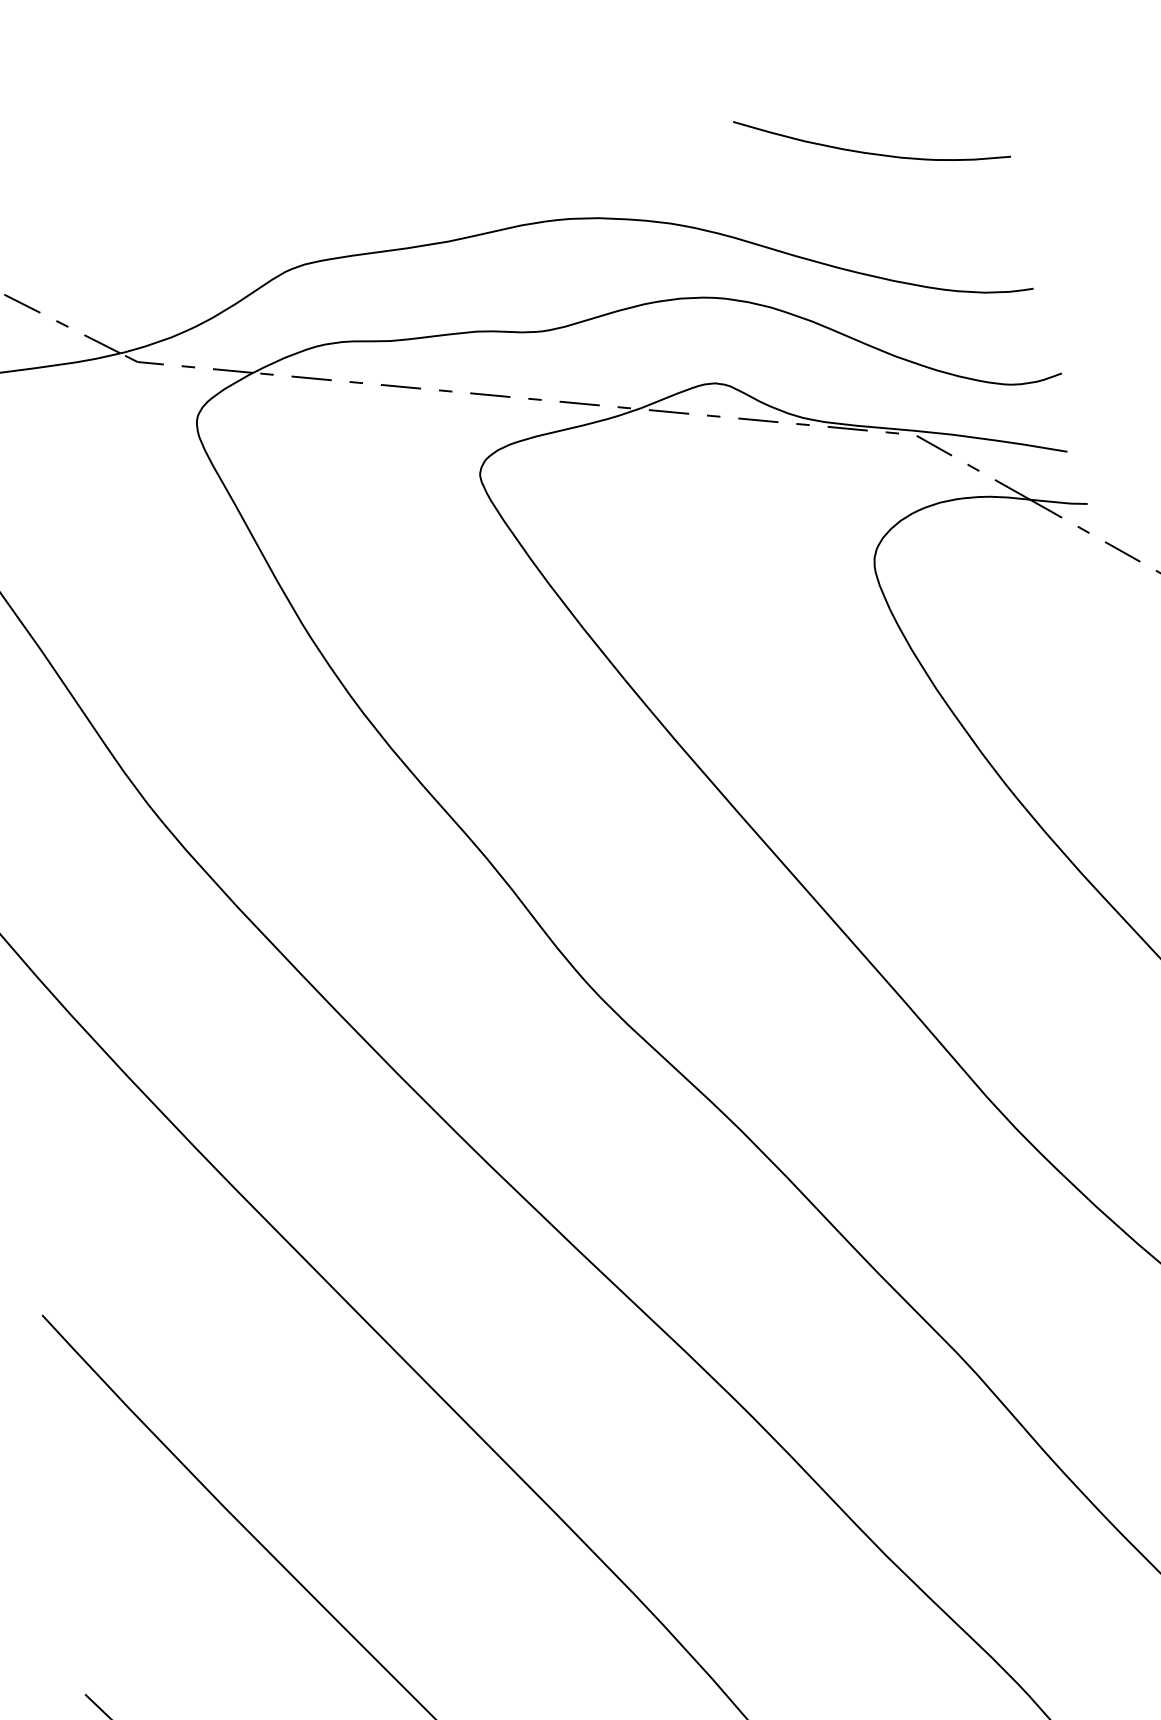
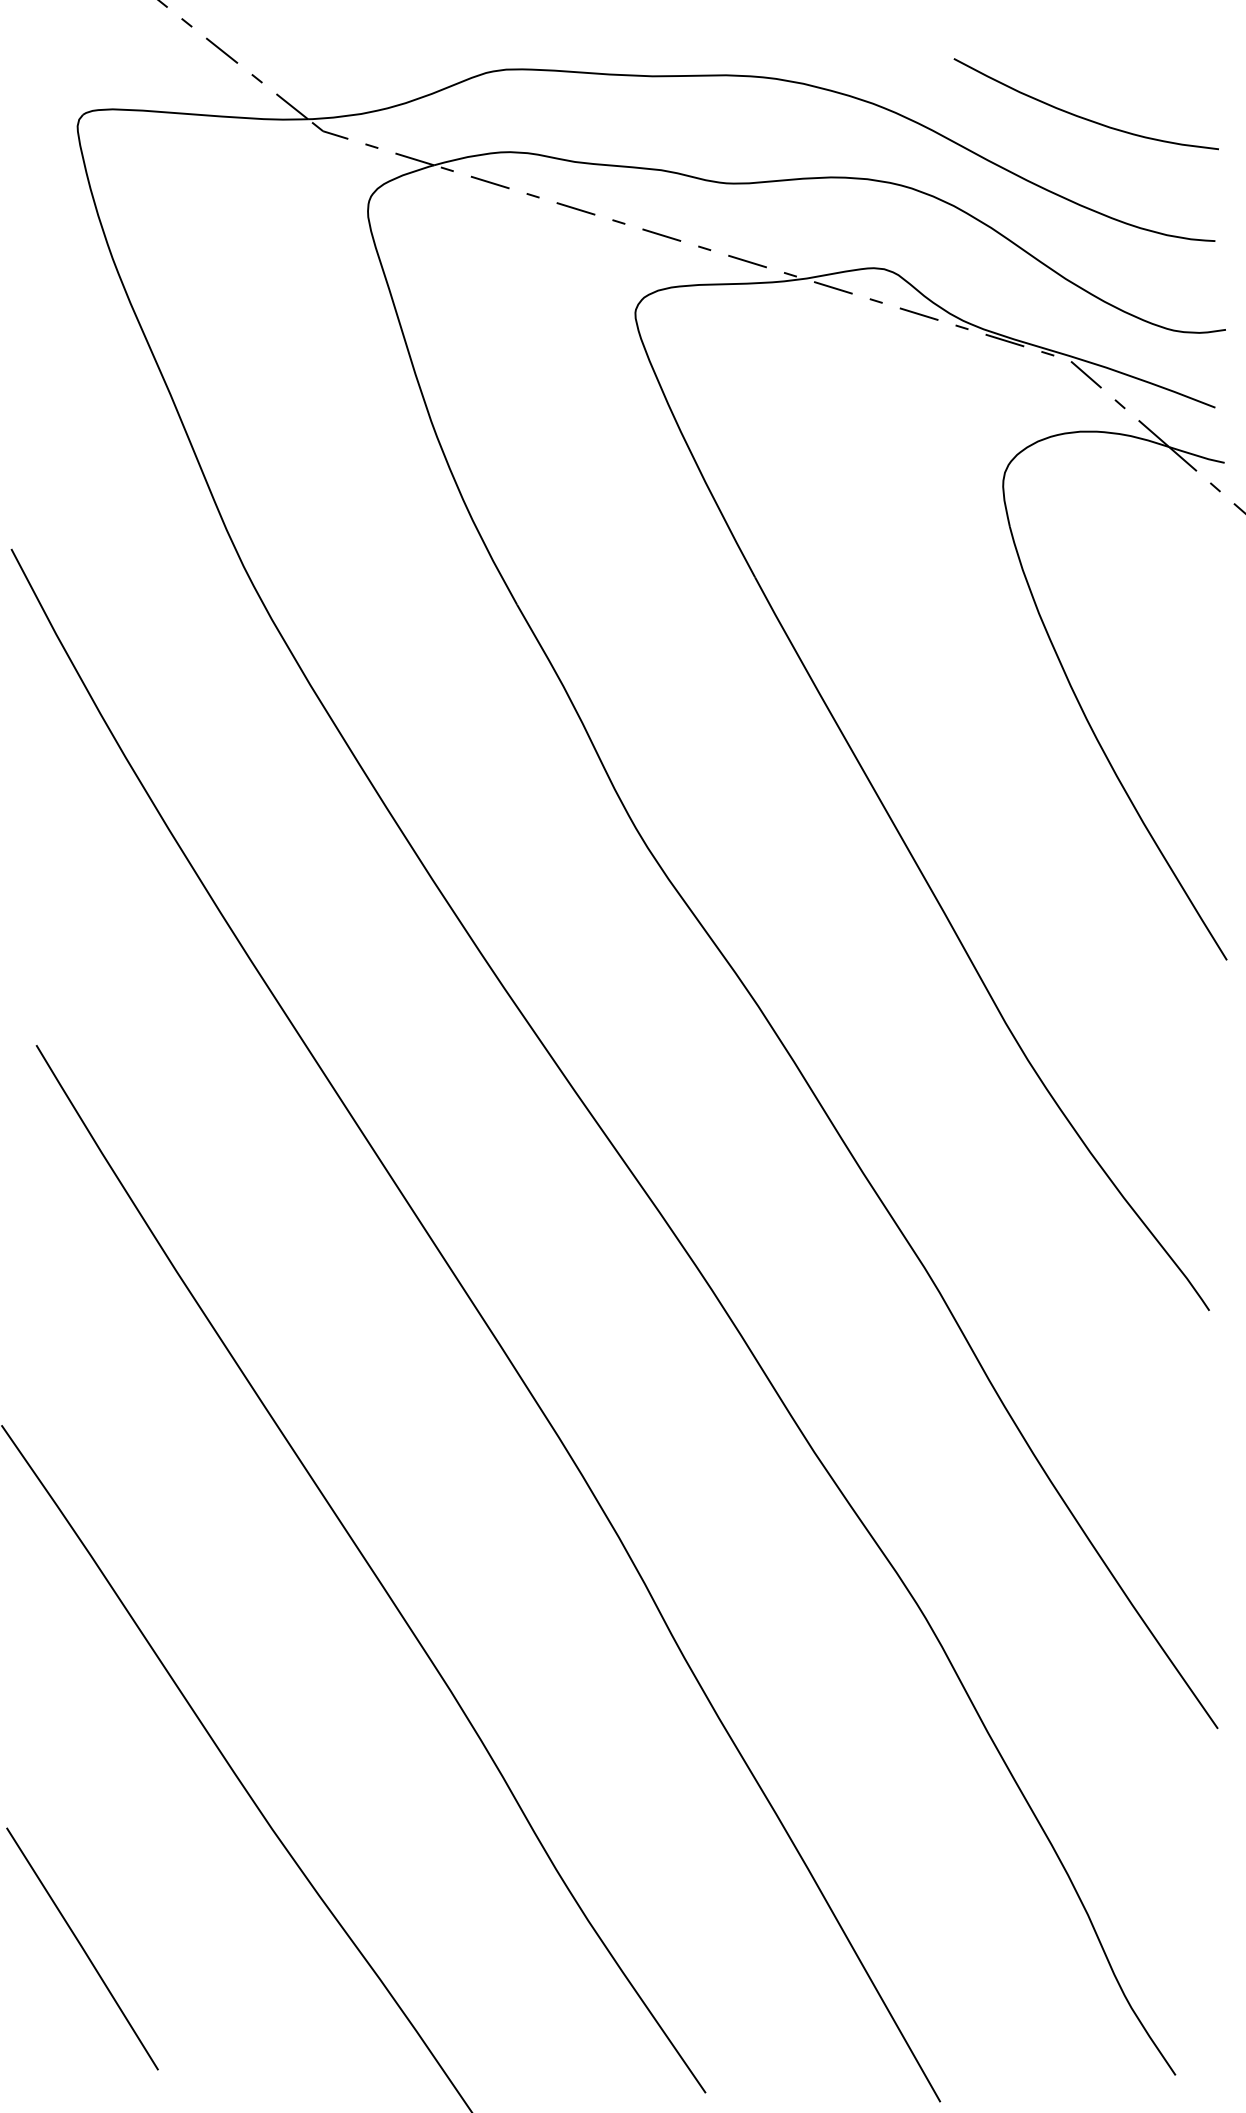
curve: (869, 152) -> (1081, 116), moved

